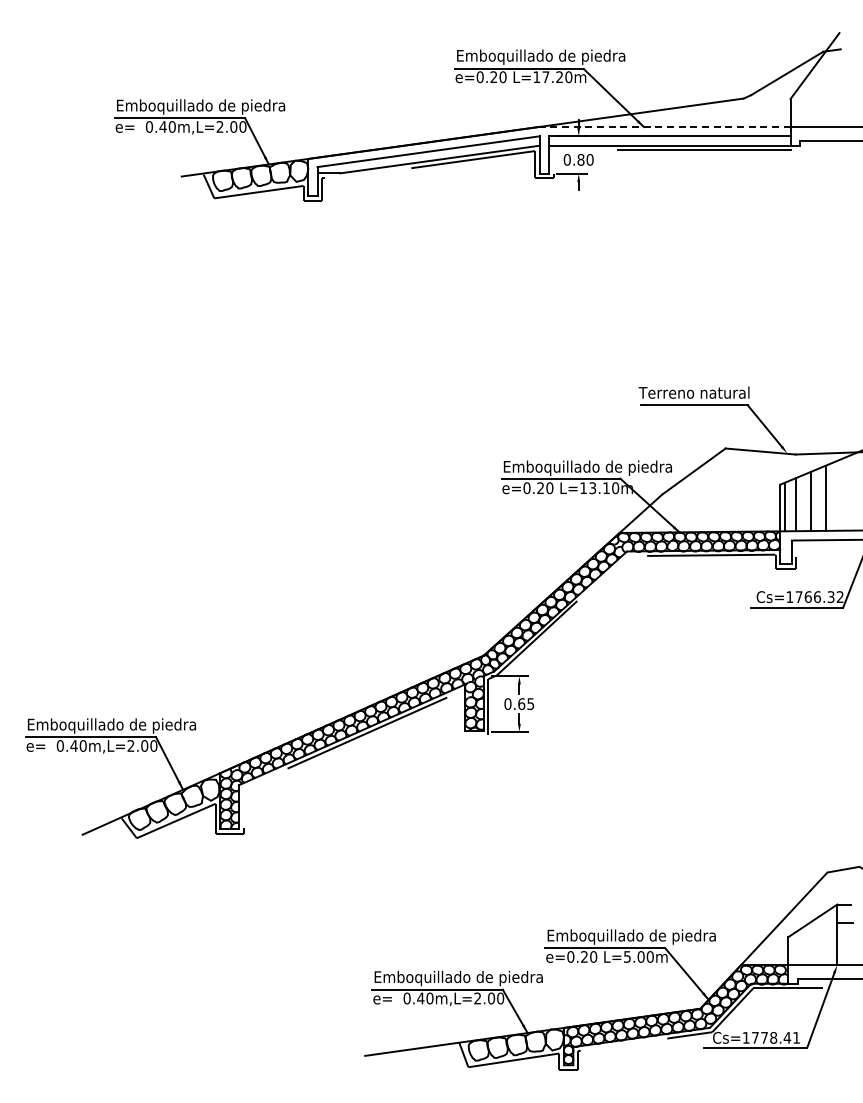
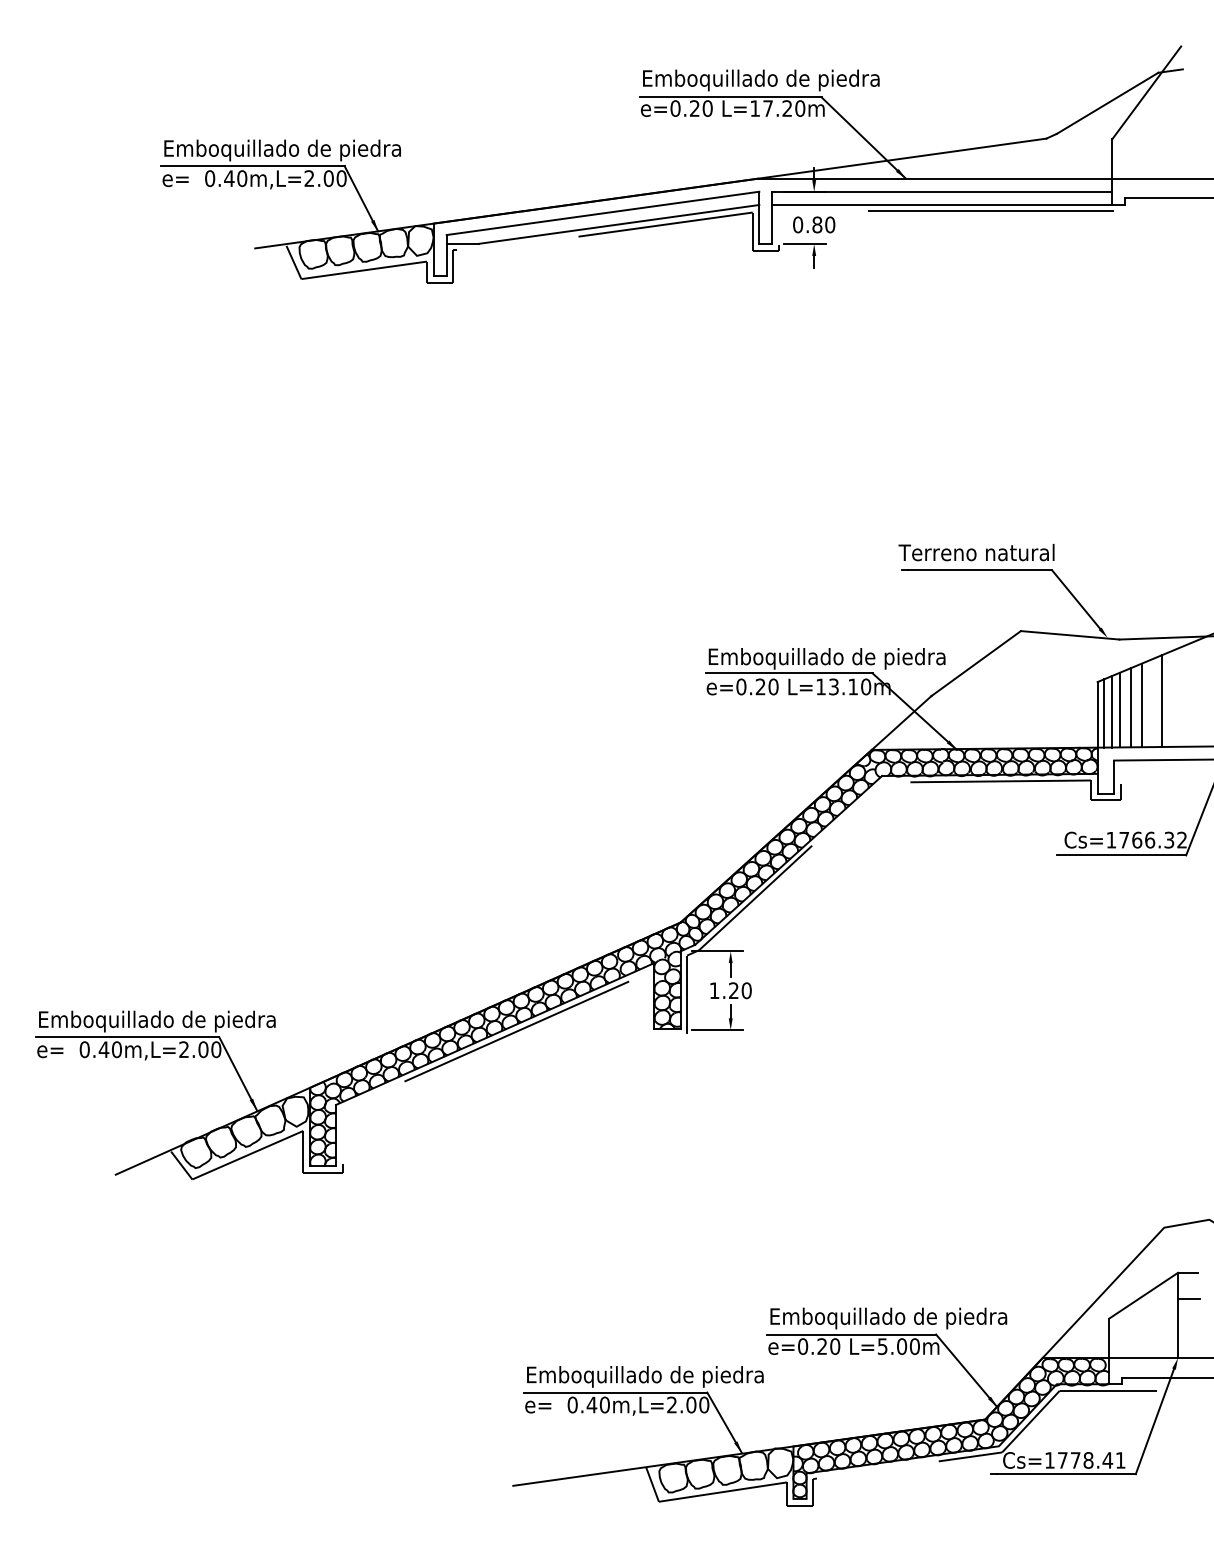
line: (664, 126) -> (934, 177), dashed -> solid
line: (804, 502) -> (1131, 707), added
line: (790, 505) -> (1112, 711), added
text: (519, 704) -> (730, 991), 0.65 -> 1.20

